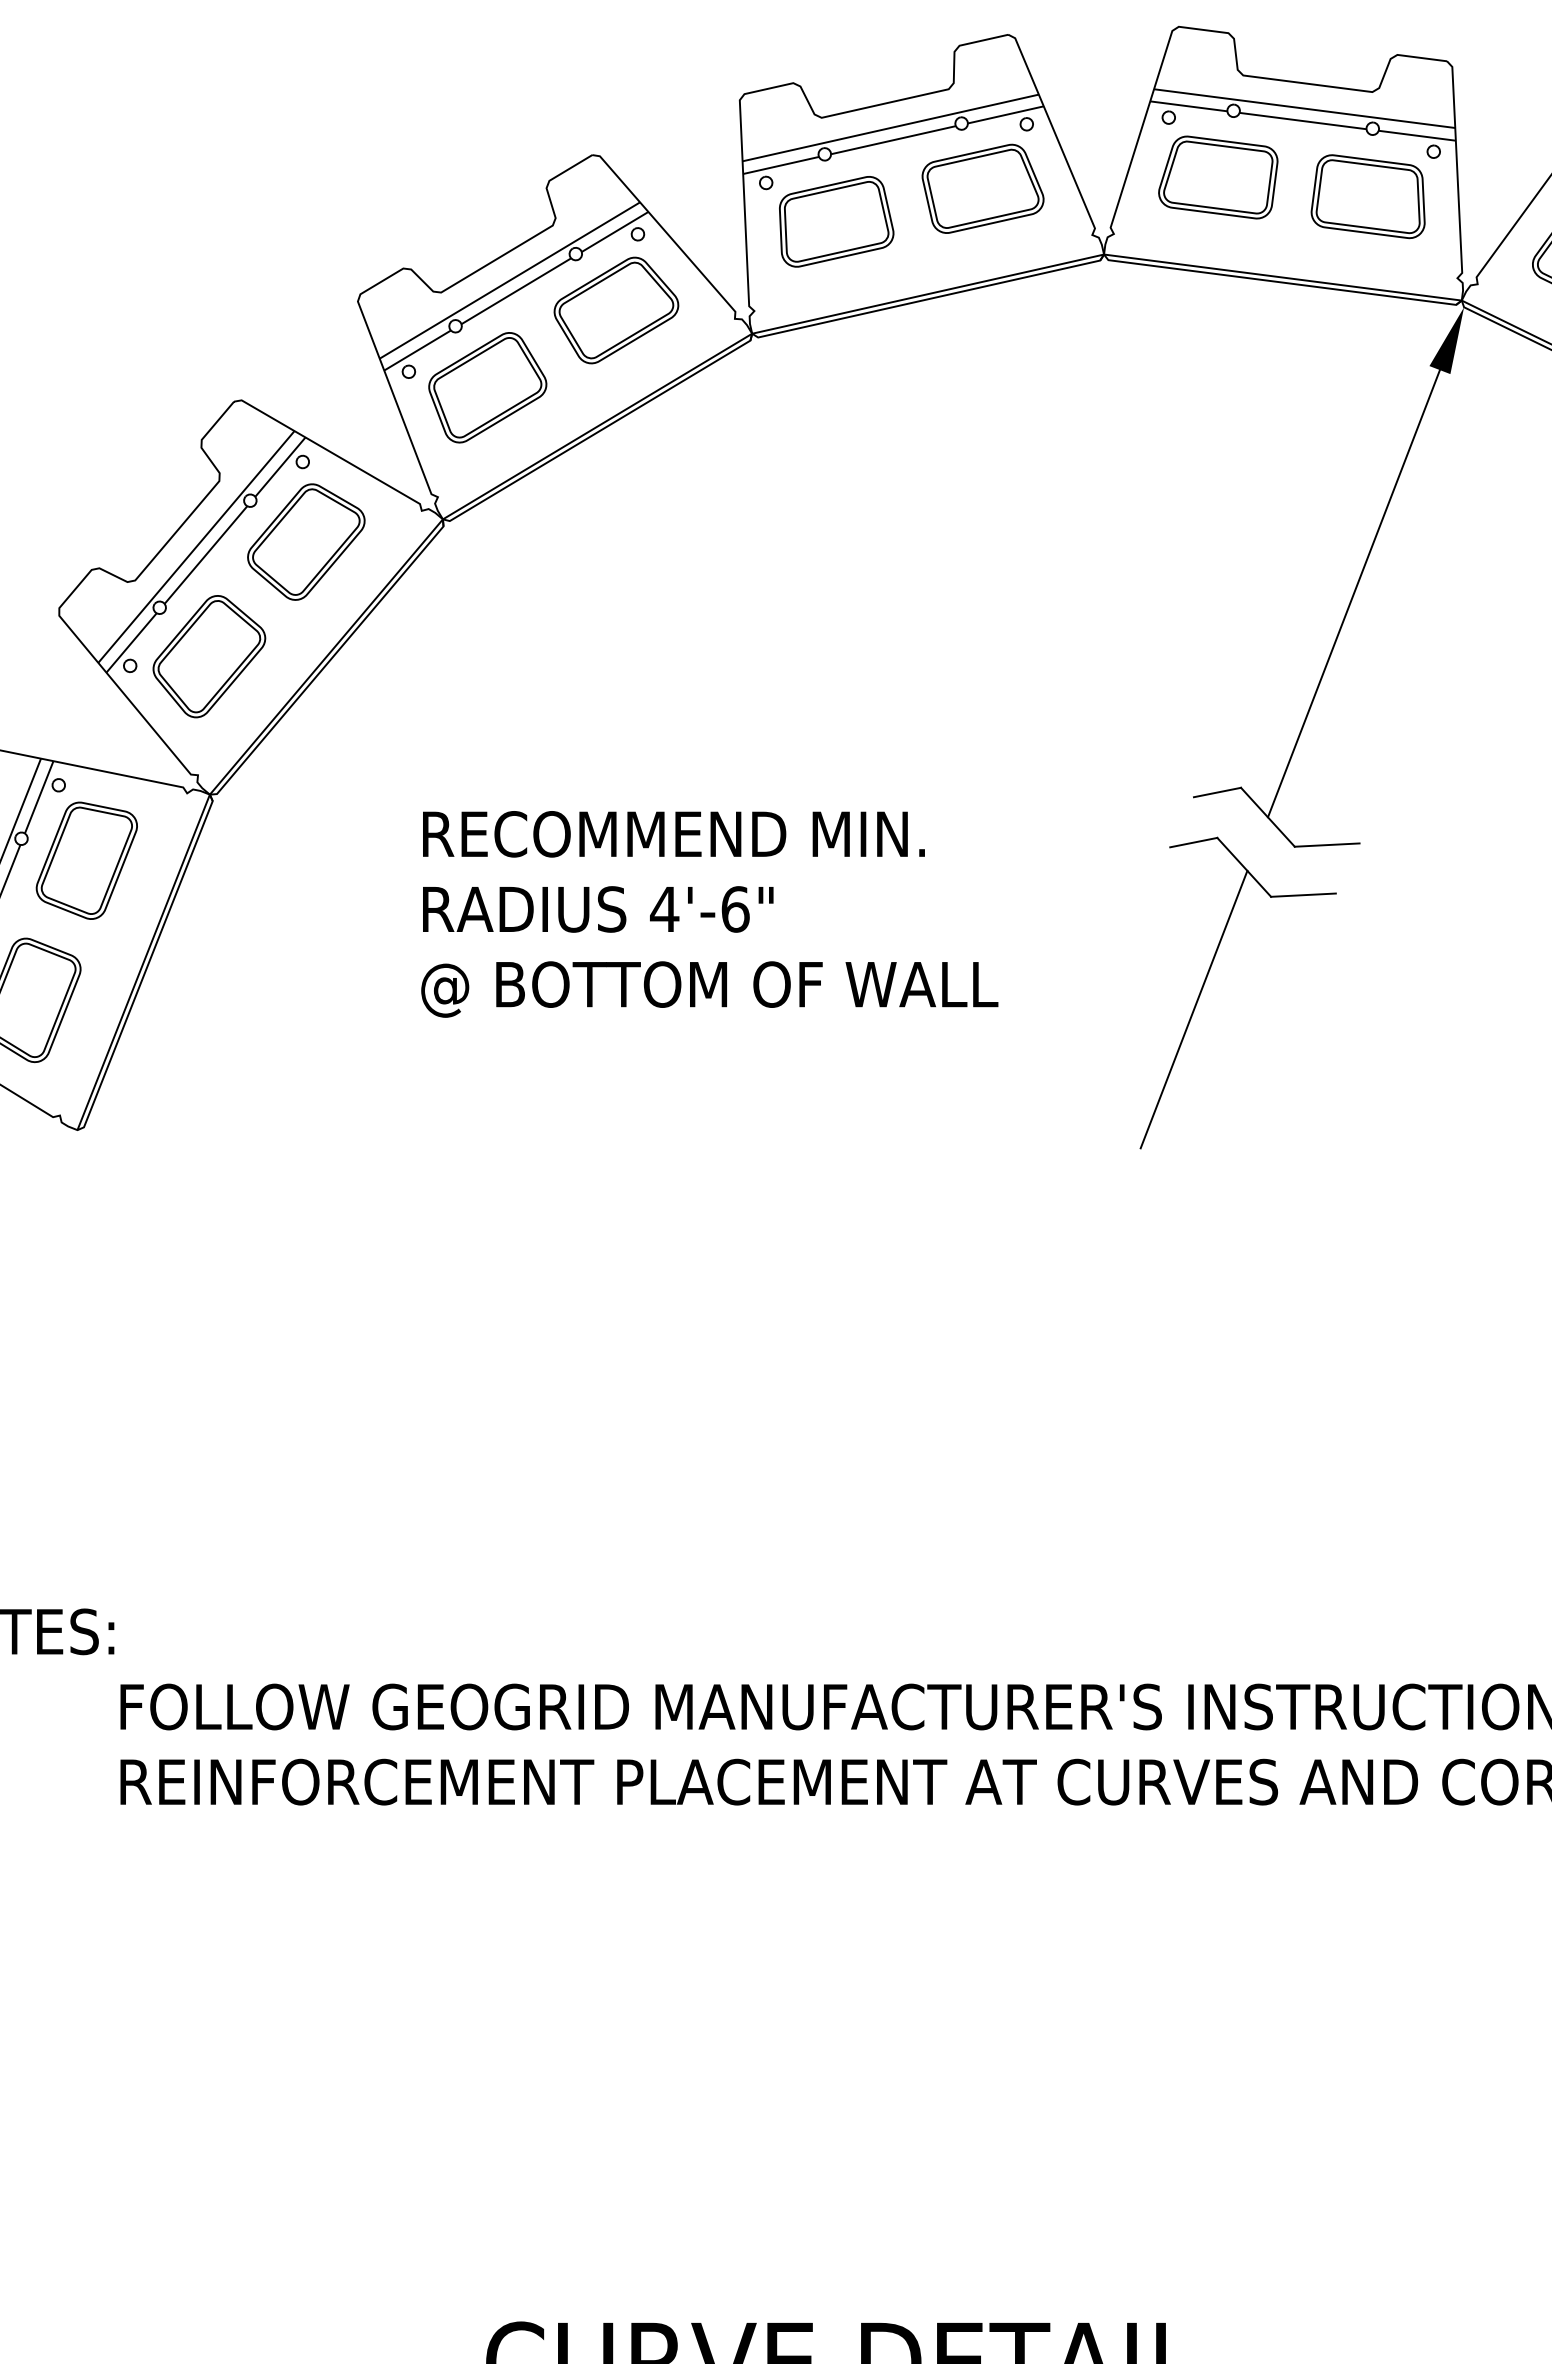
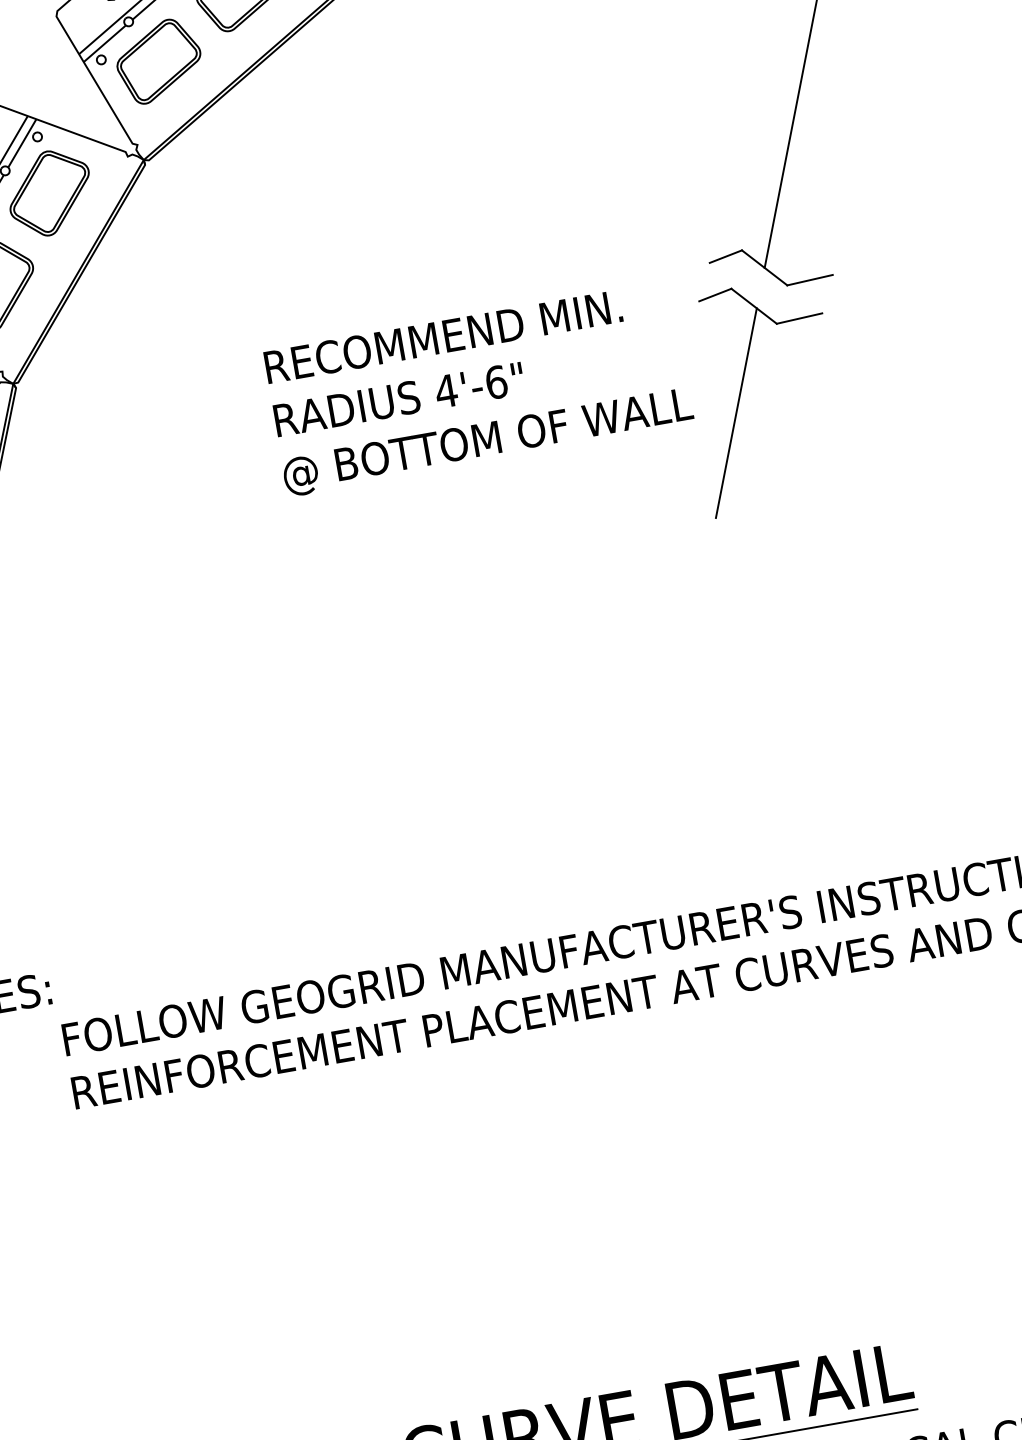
text: (709, 914) -> (478, 389), moved

